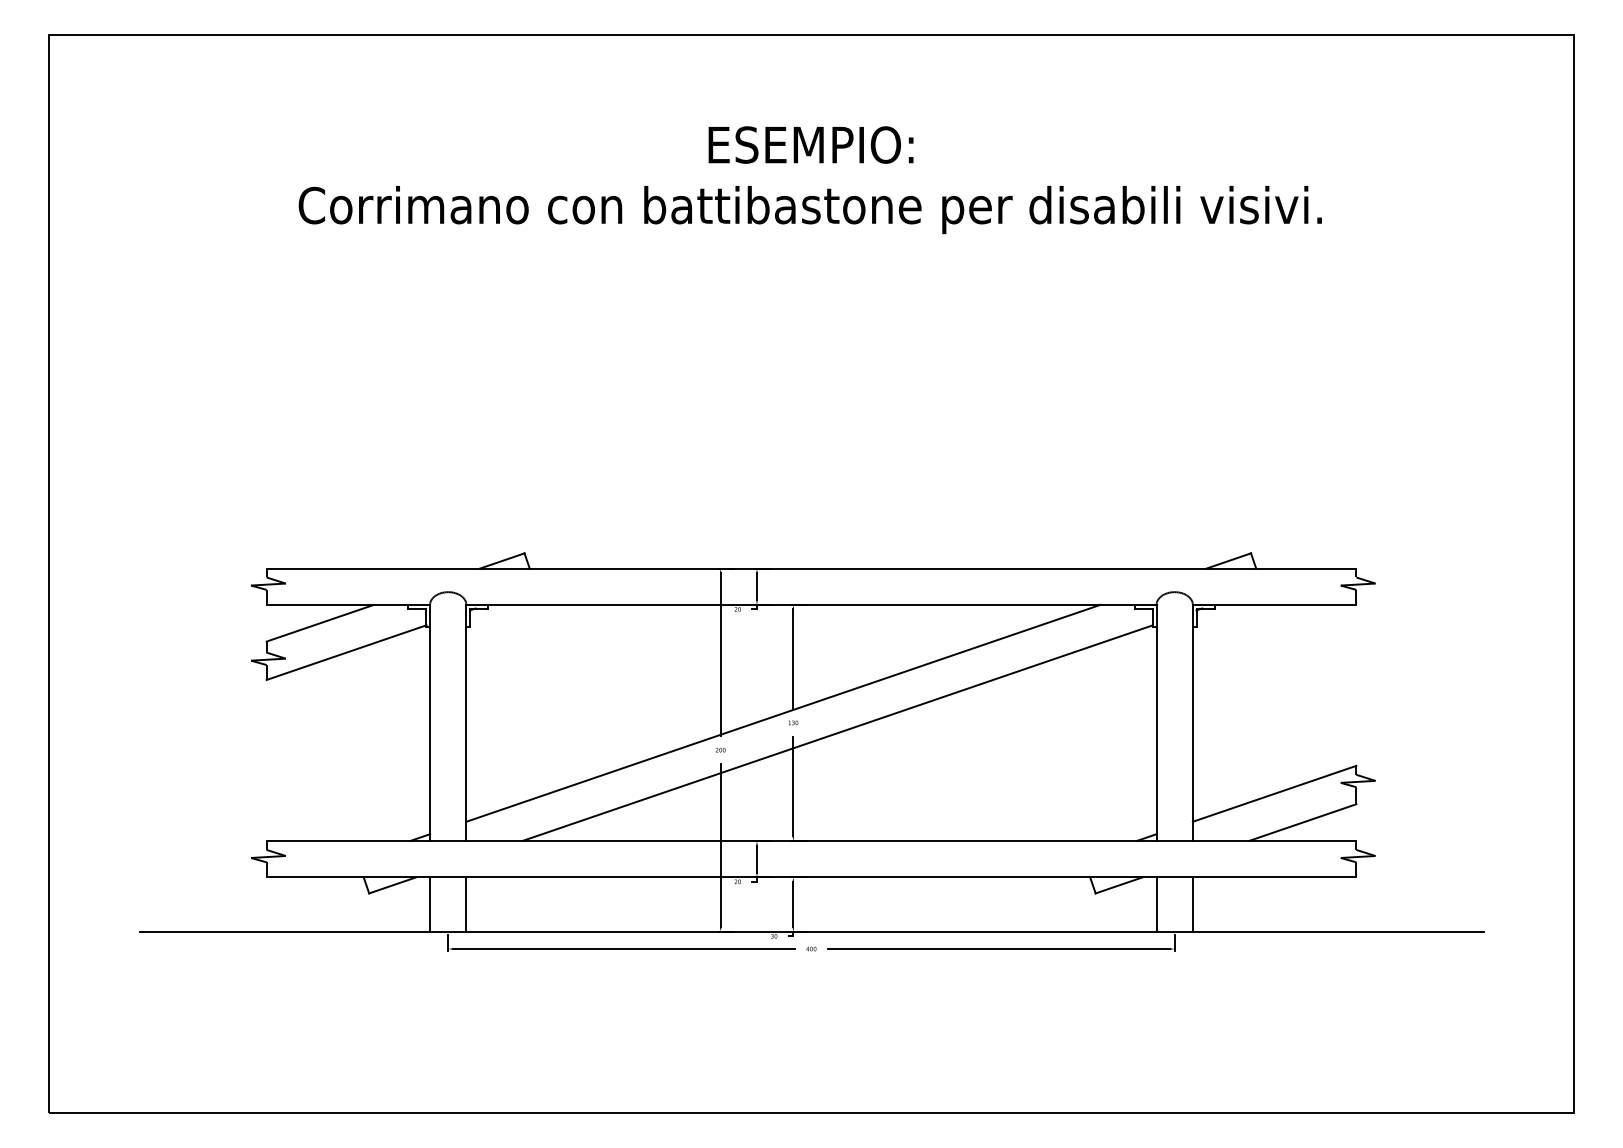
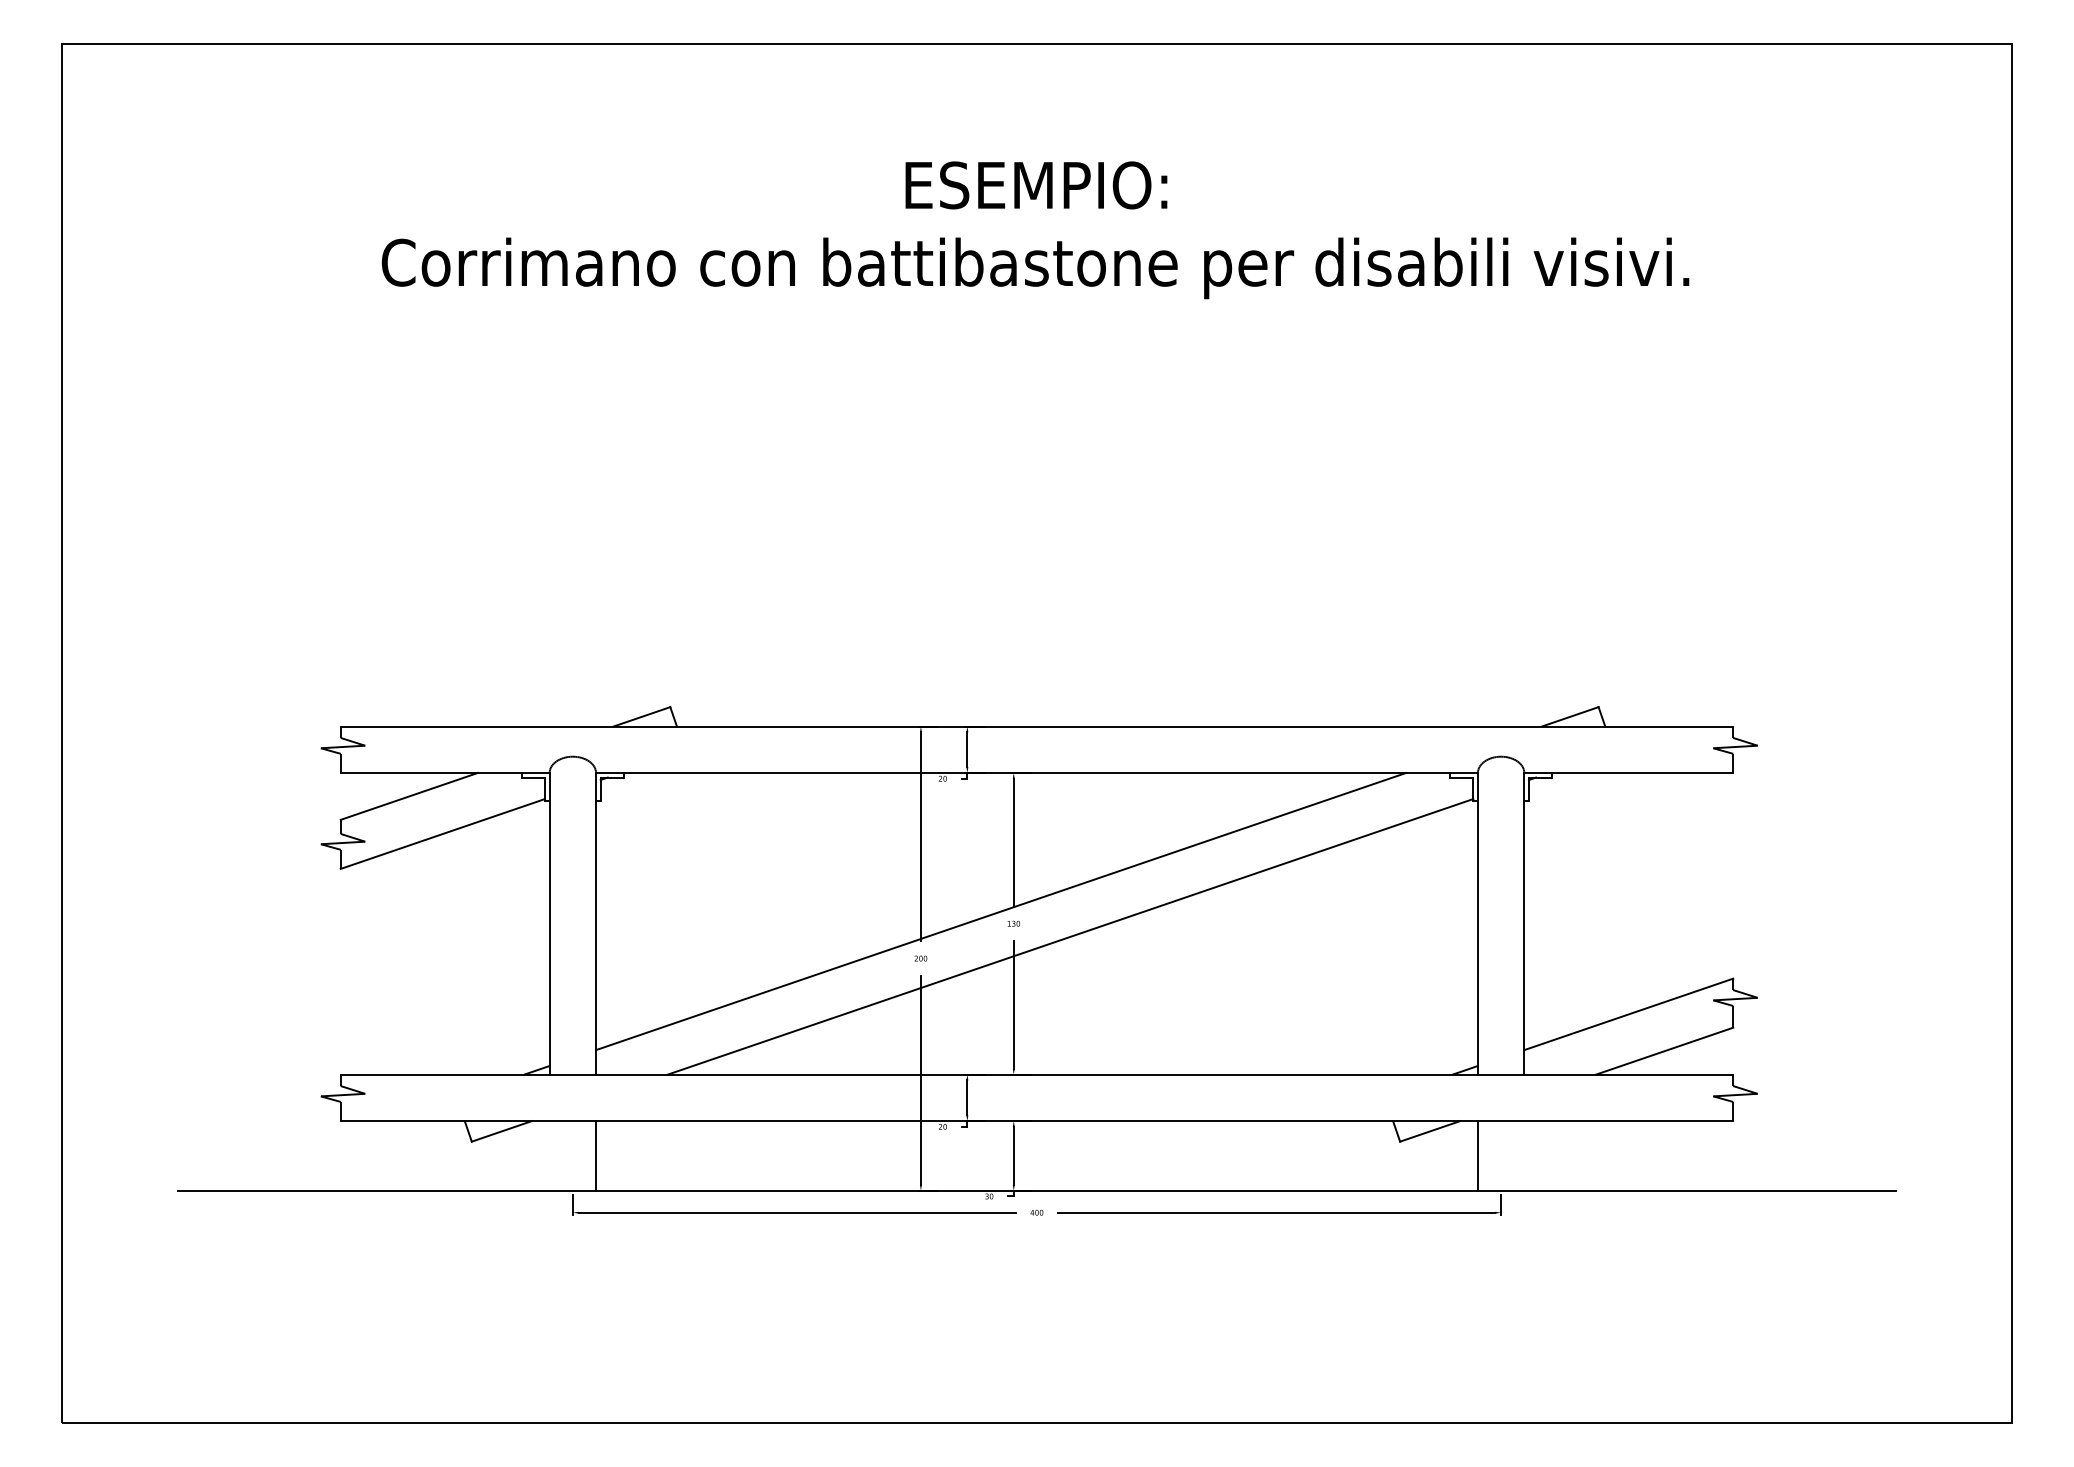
line: (430, 904) -> (550, 1155), removed
line: (1192, 904) -> (1523, 1155), removed

